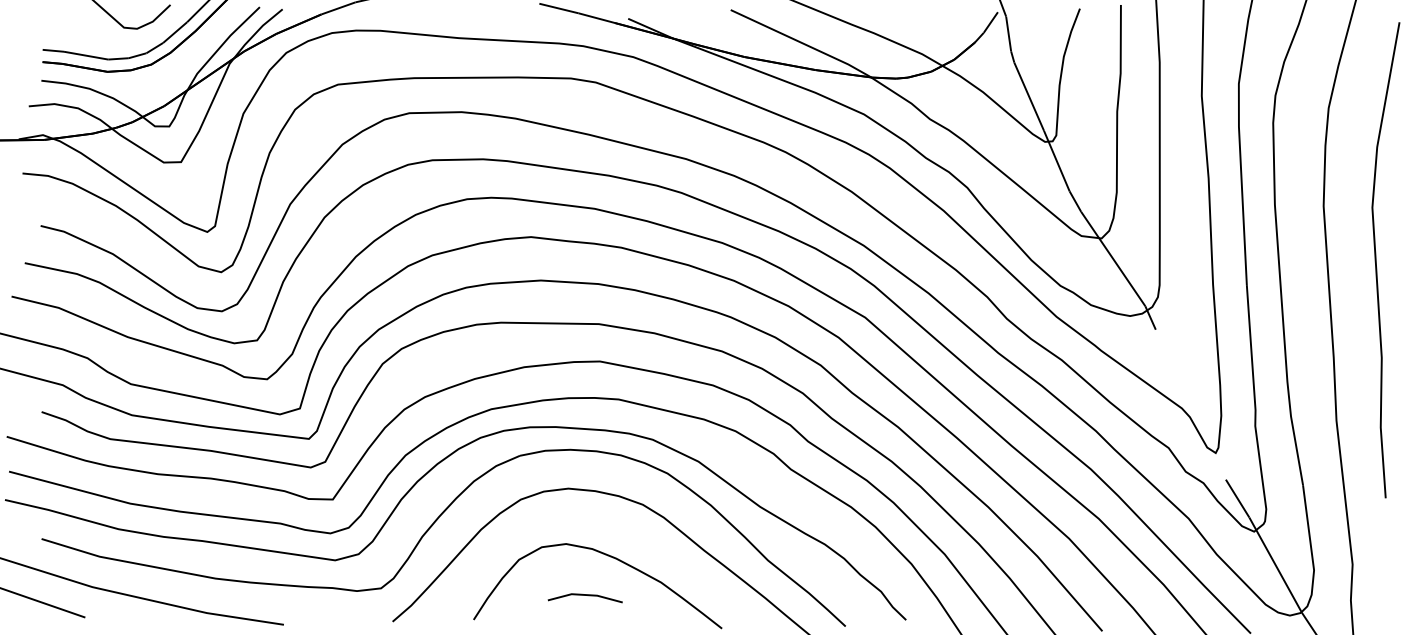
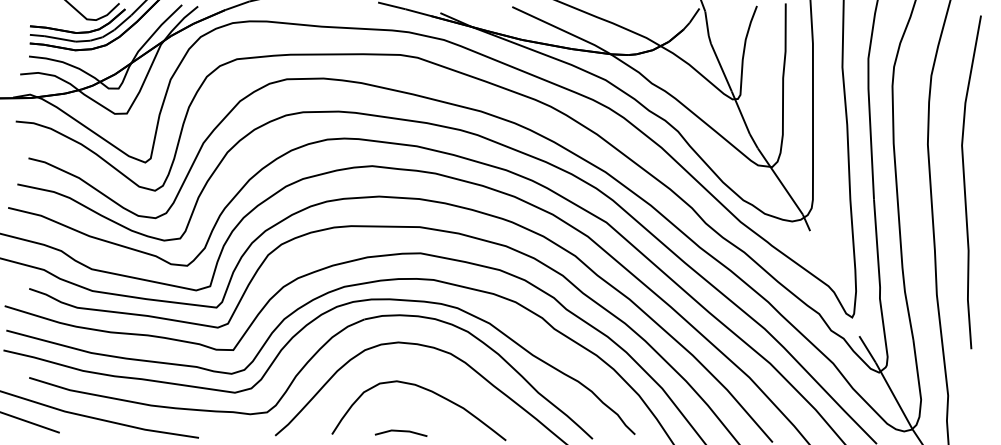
part: (106, 45) -> (74, 31), added
line: (584, 595) -> (400, 431), moved

